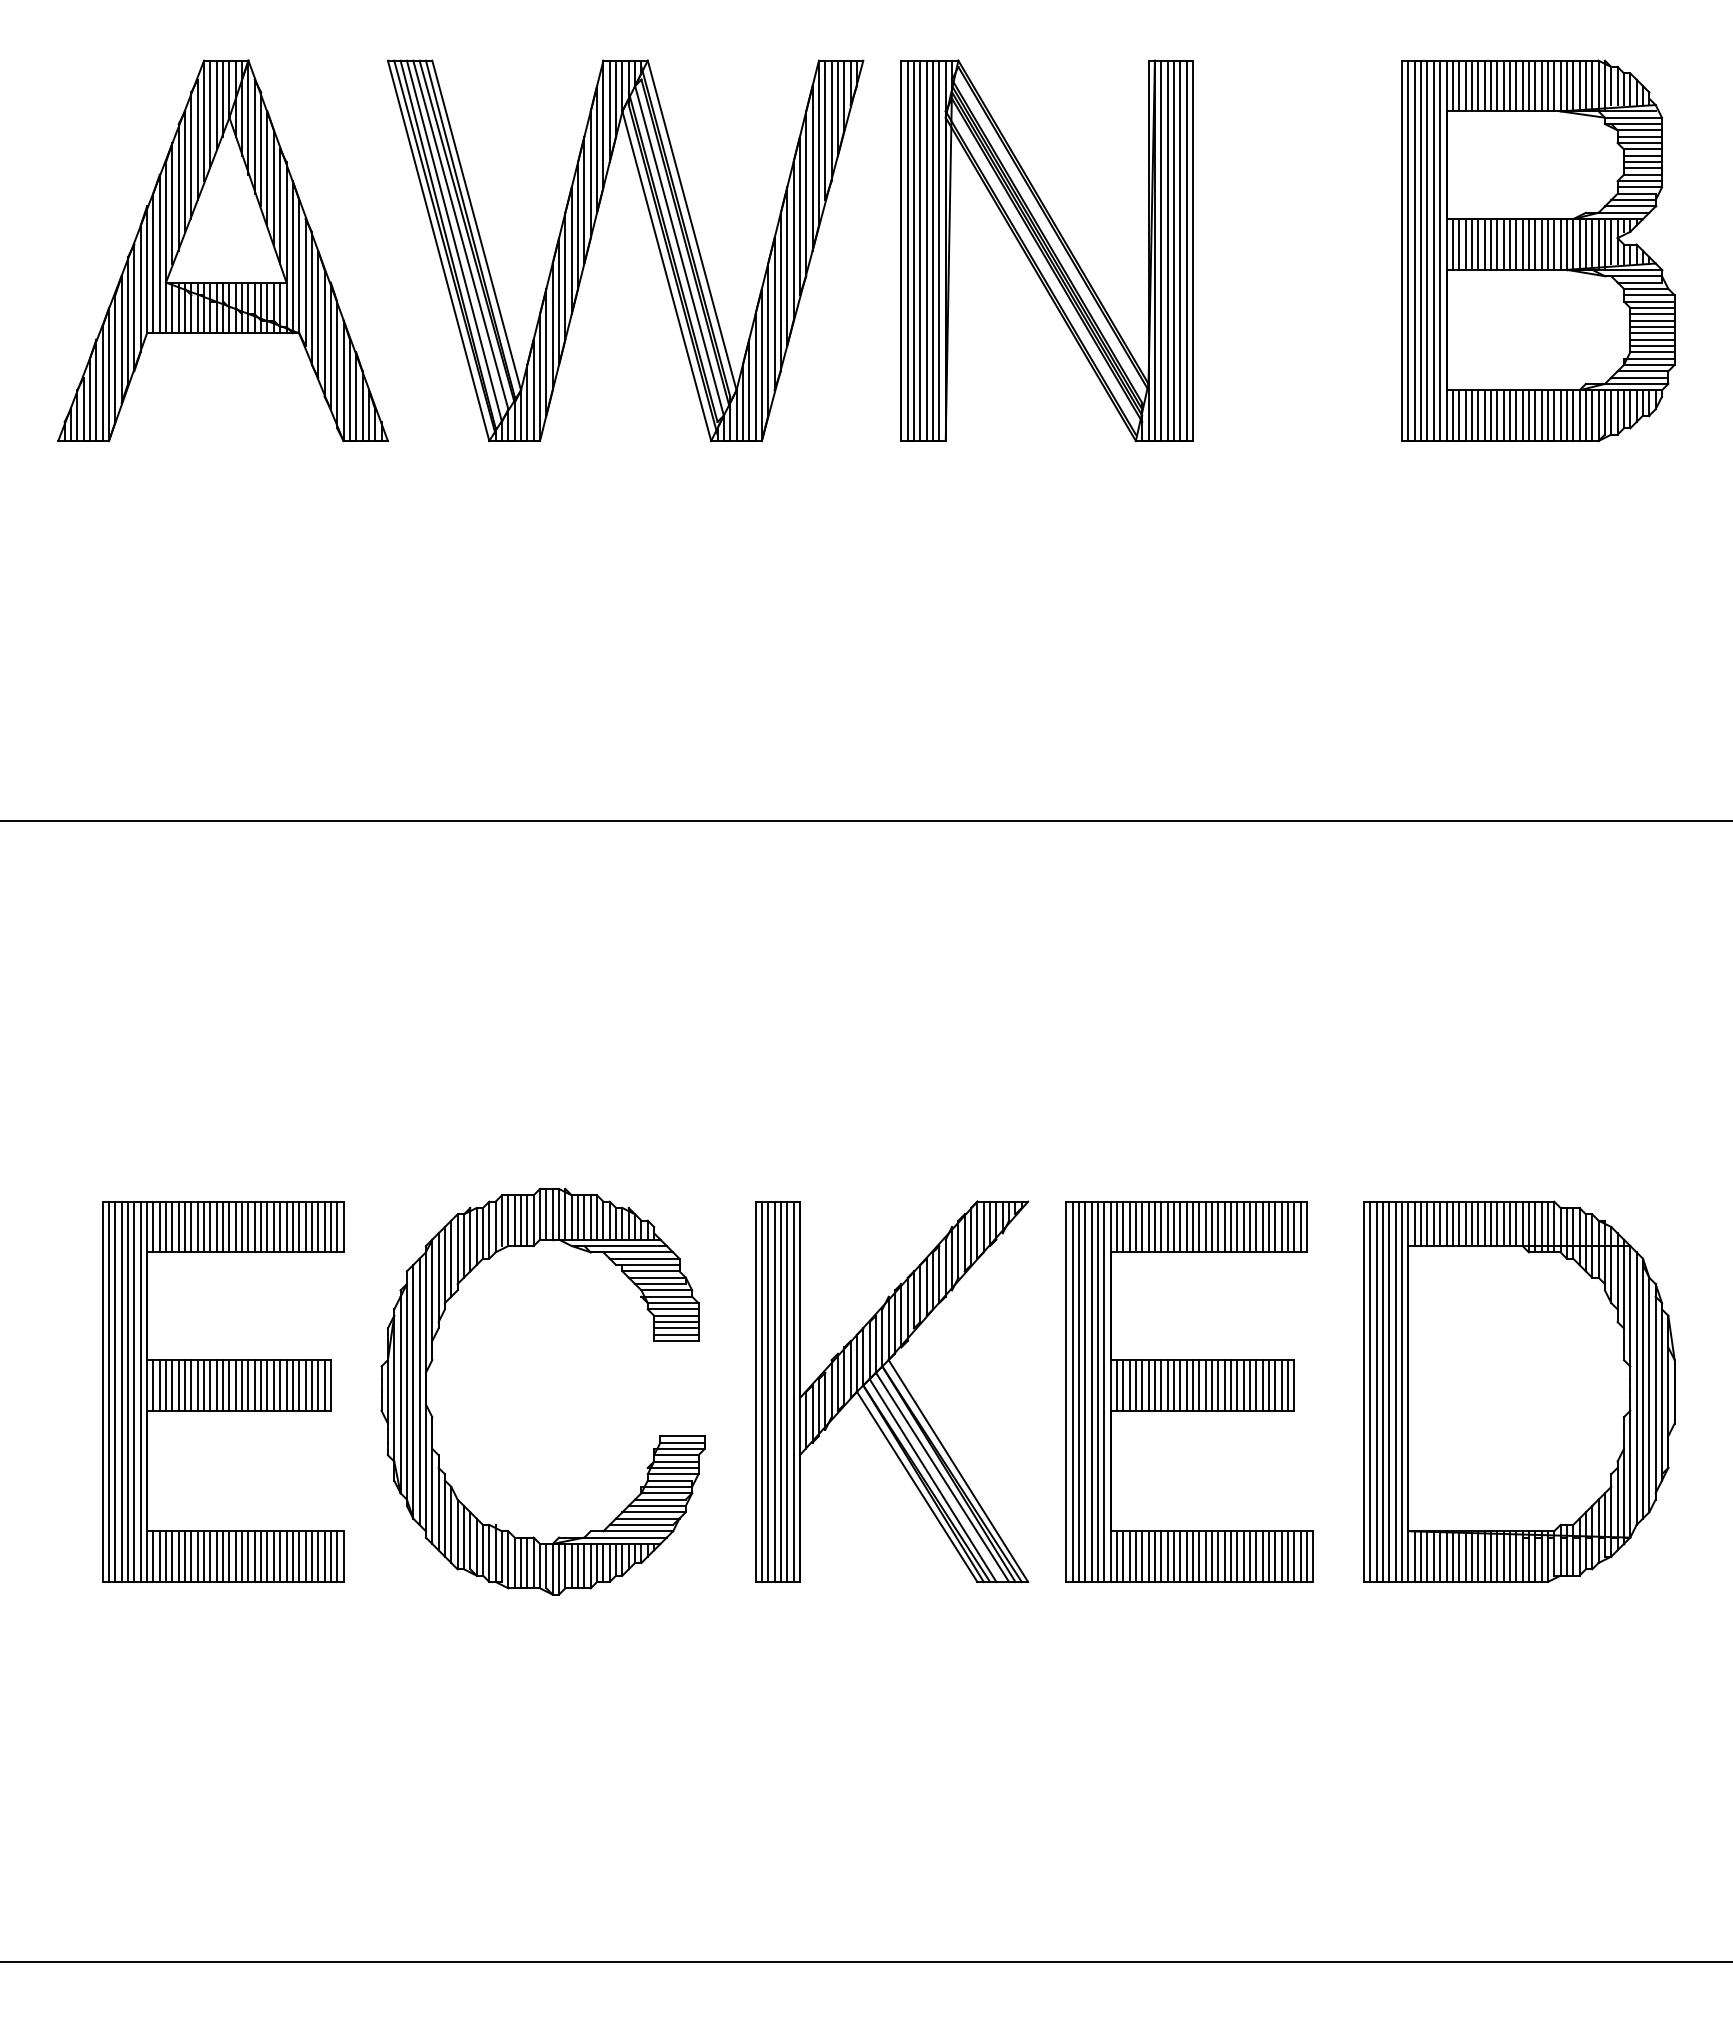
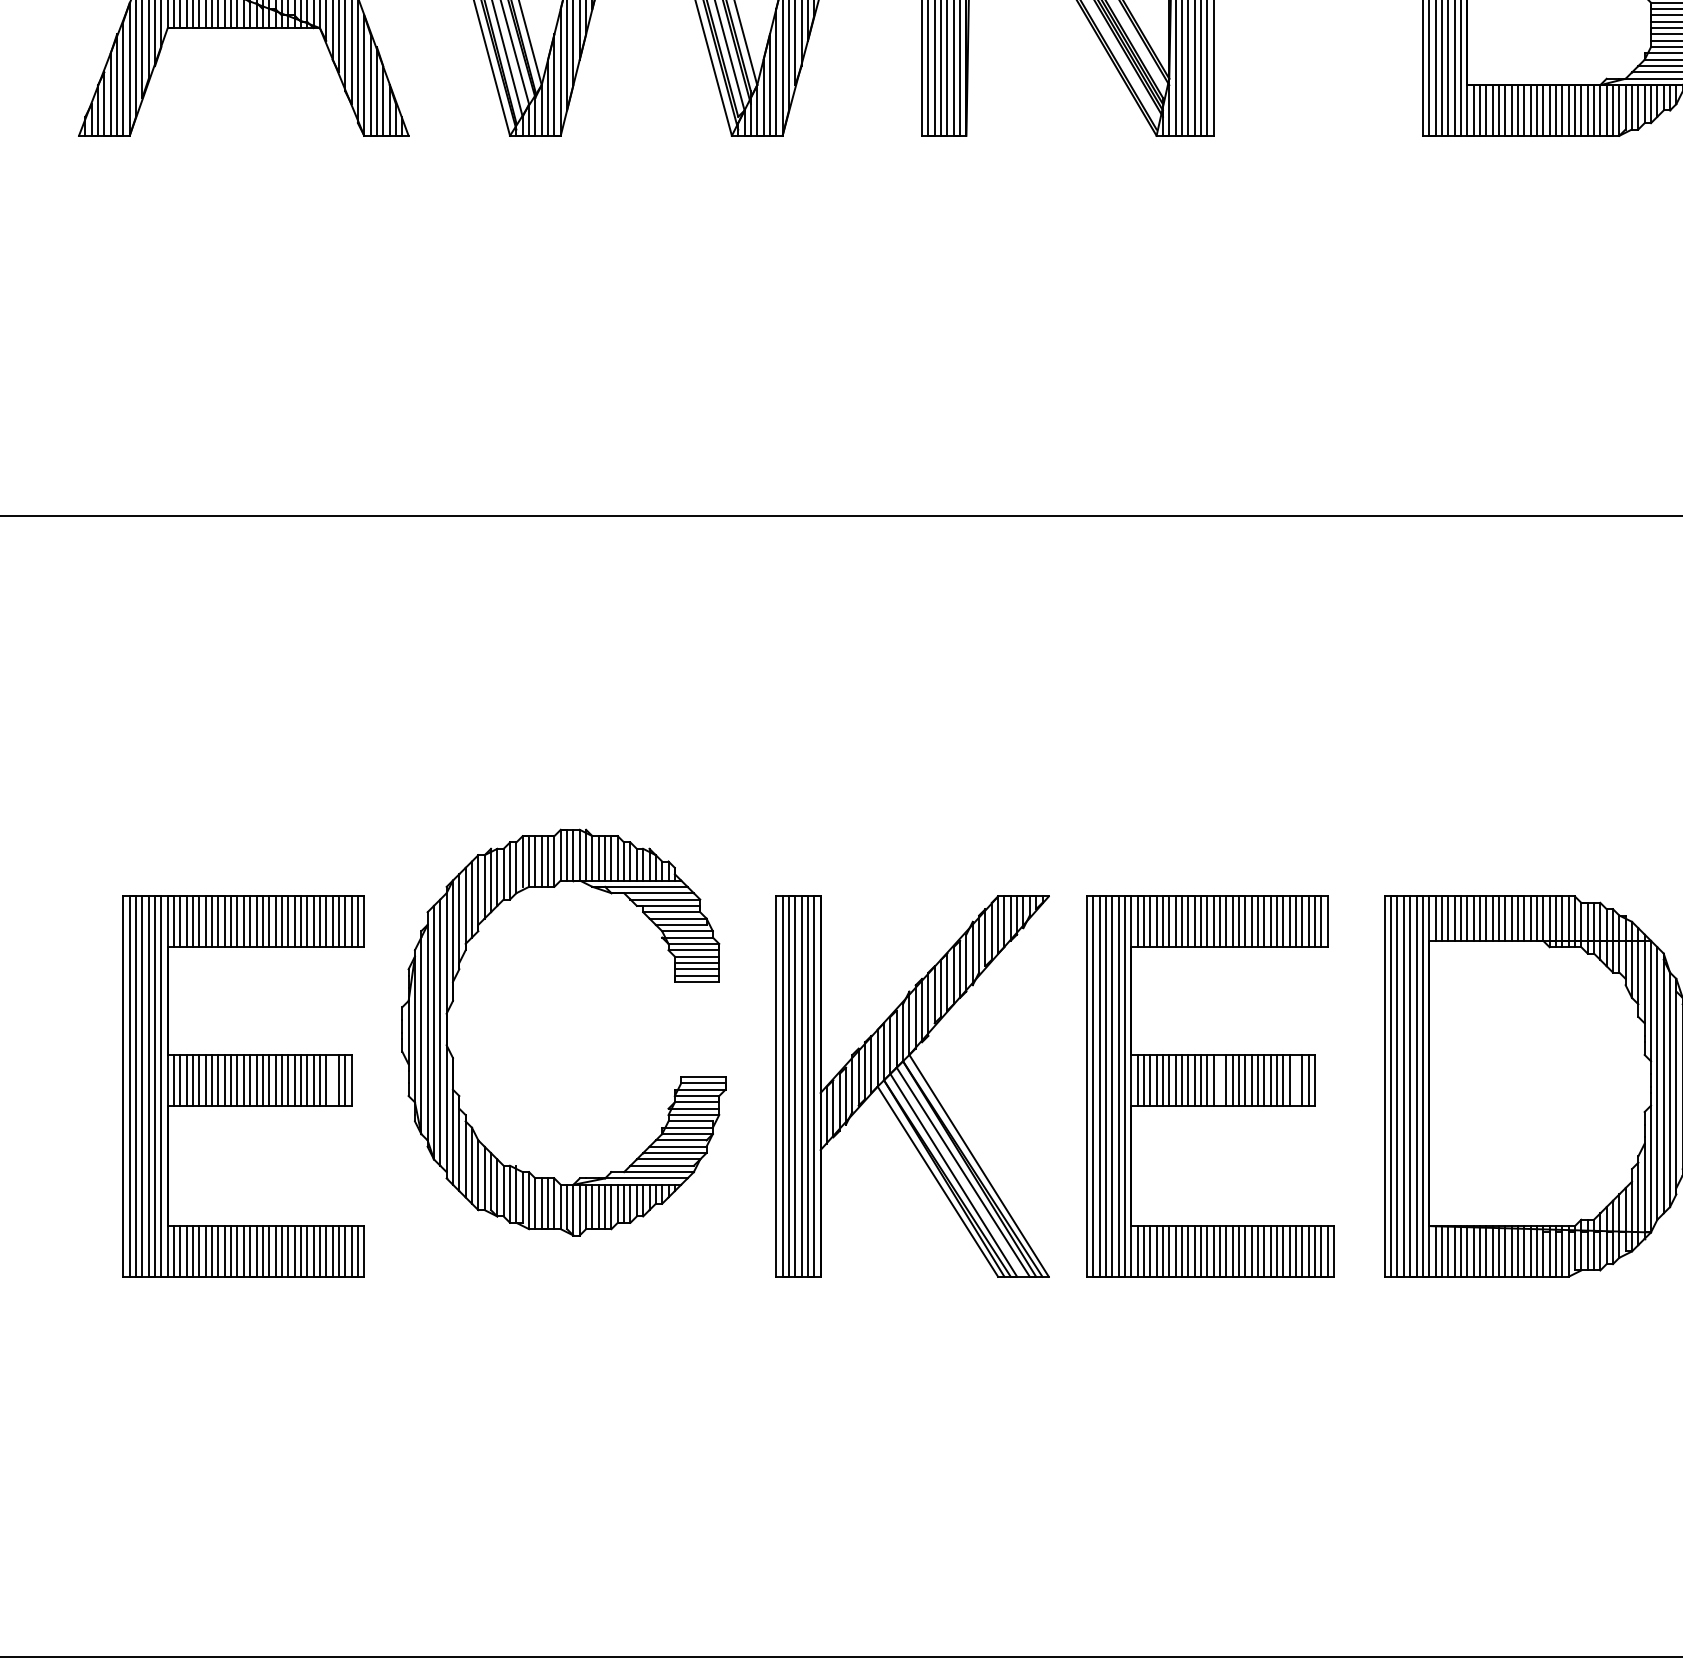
line: (311, 1385) -> (332, 1080), removed
line: (1199, 1385) -> (1220, 1080), removed
line: (1275, 1385) -> (1296, 1080), removed
part: (433, 1417) -> (454, 1058), moved

